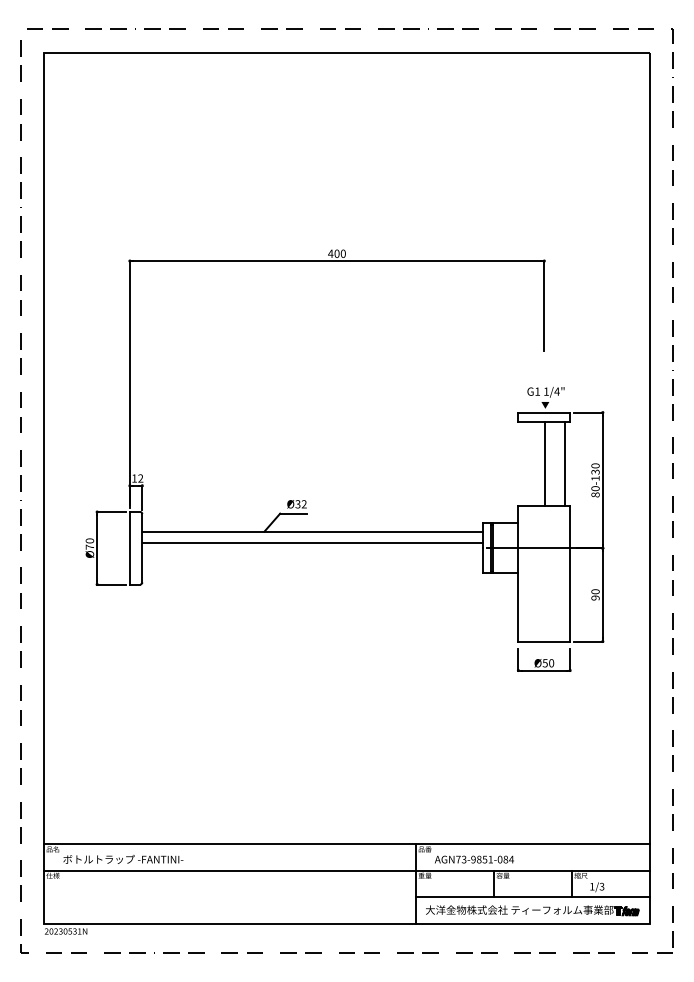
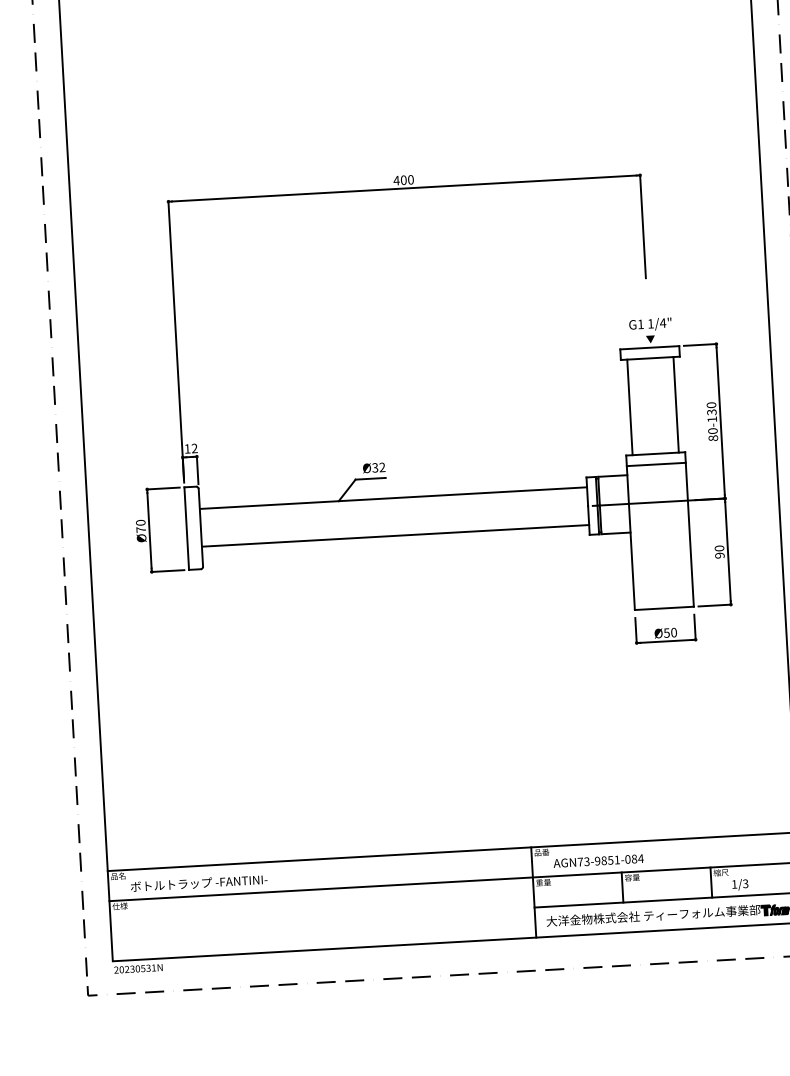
line: (545, 463) -> (630, 407), moved
line: (544, 515) -> (656, 464), added
line: (312, 542) -> (395, 535), moved

